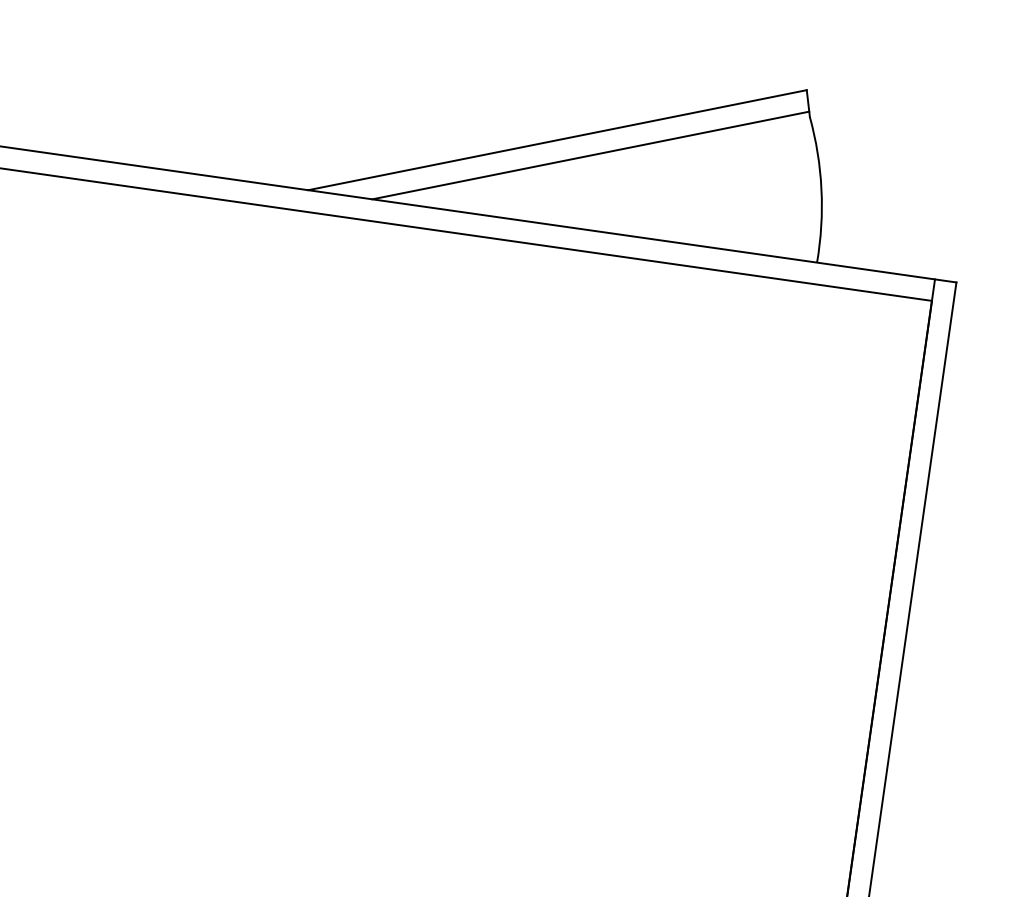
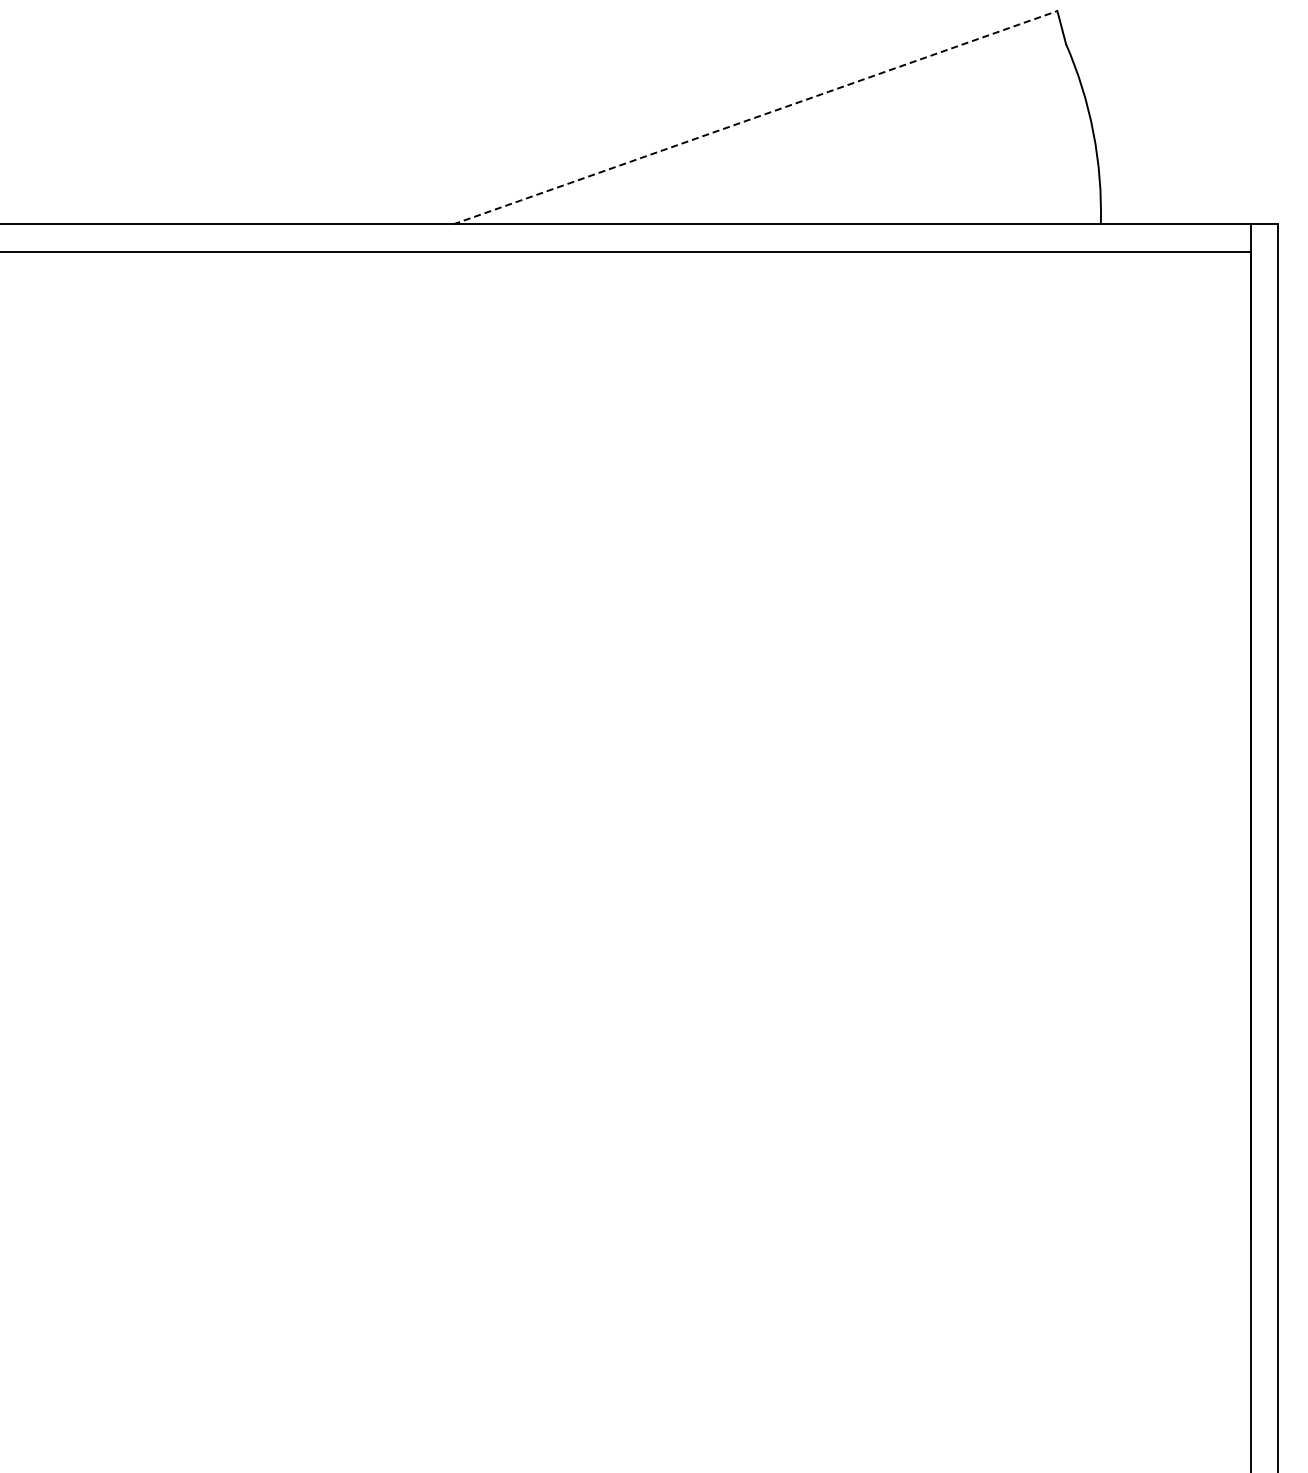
line: (557, 140) -> (755, 117), solid -> dashed
line: (590, 155) -> (799, 130), removed

